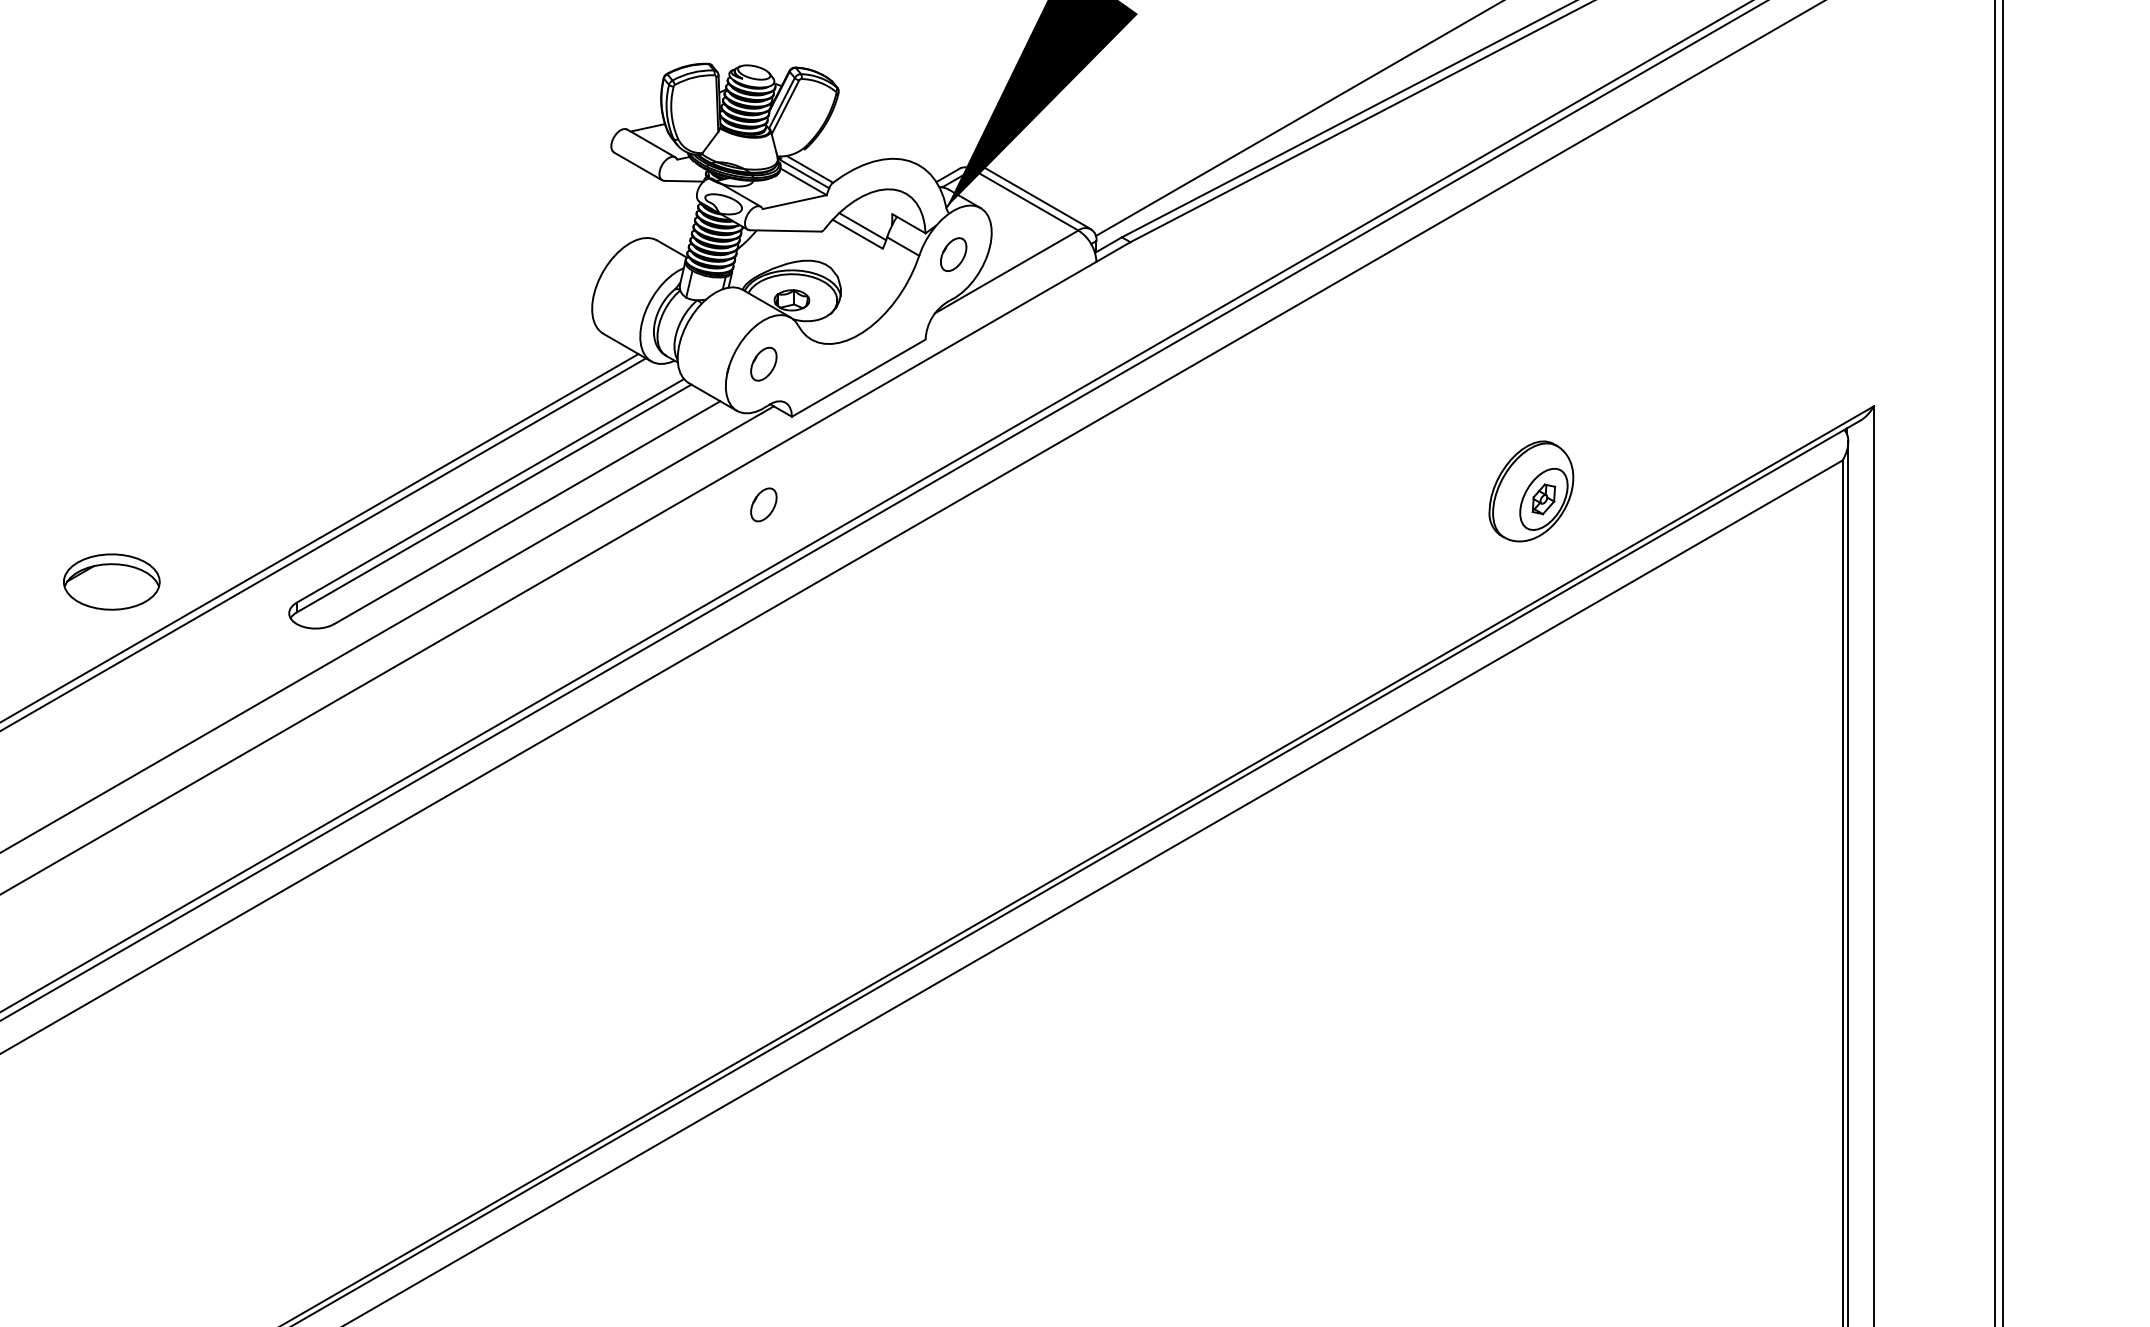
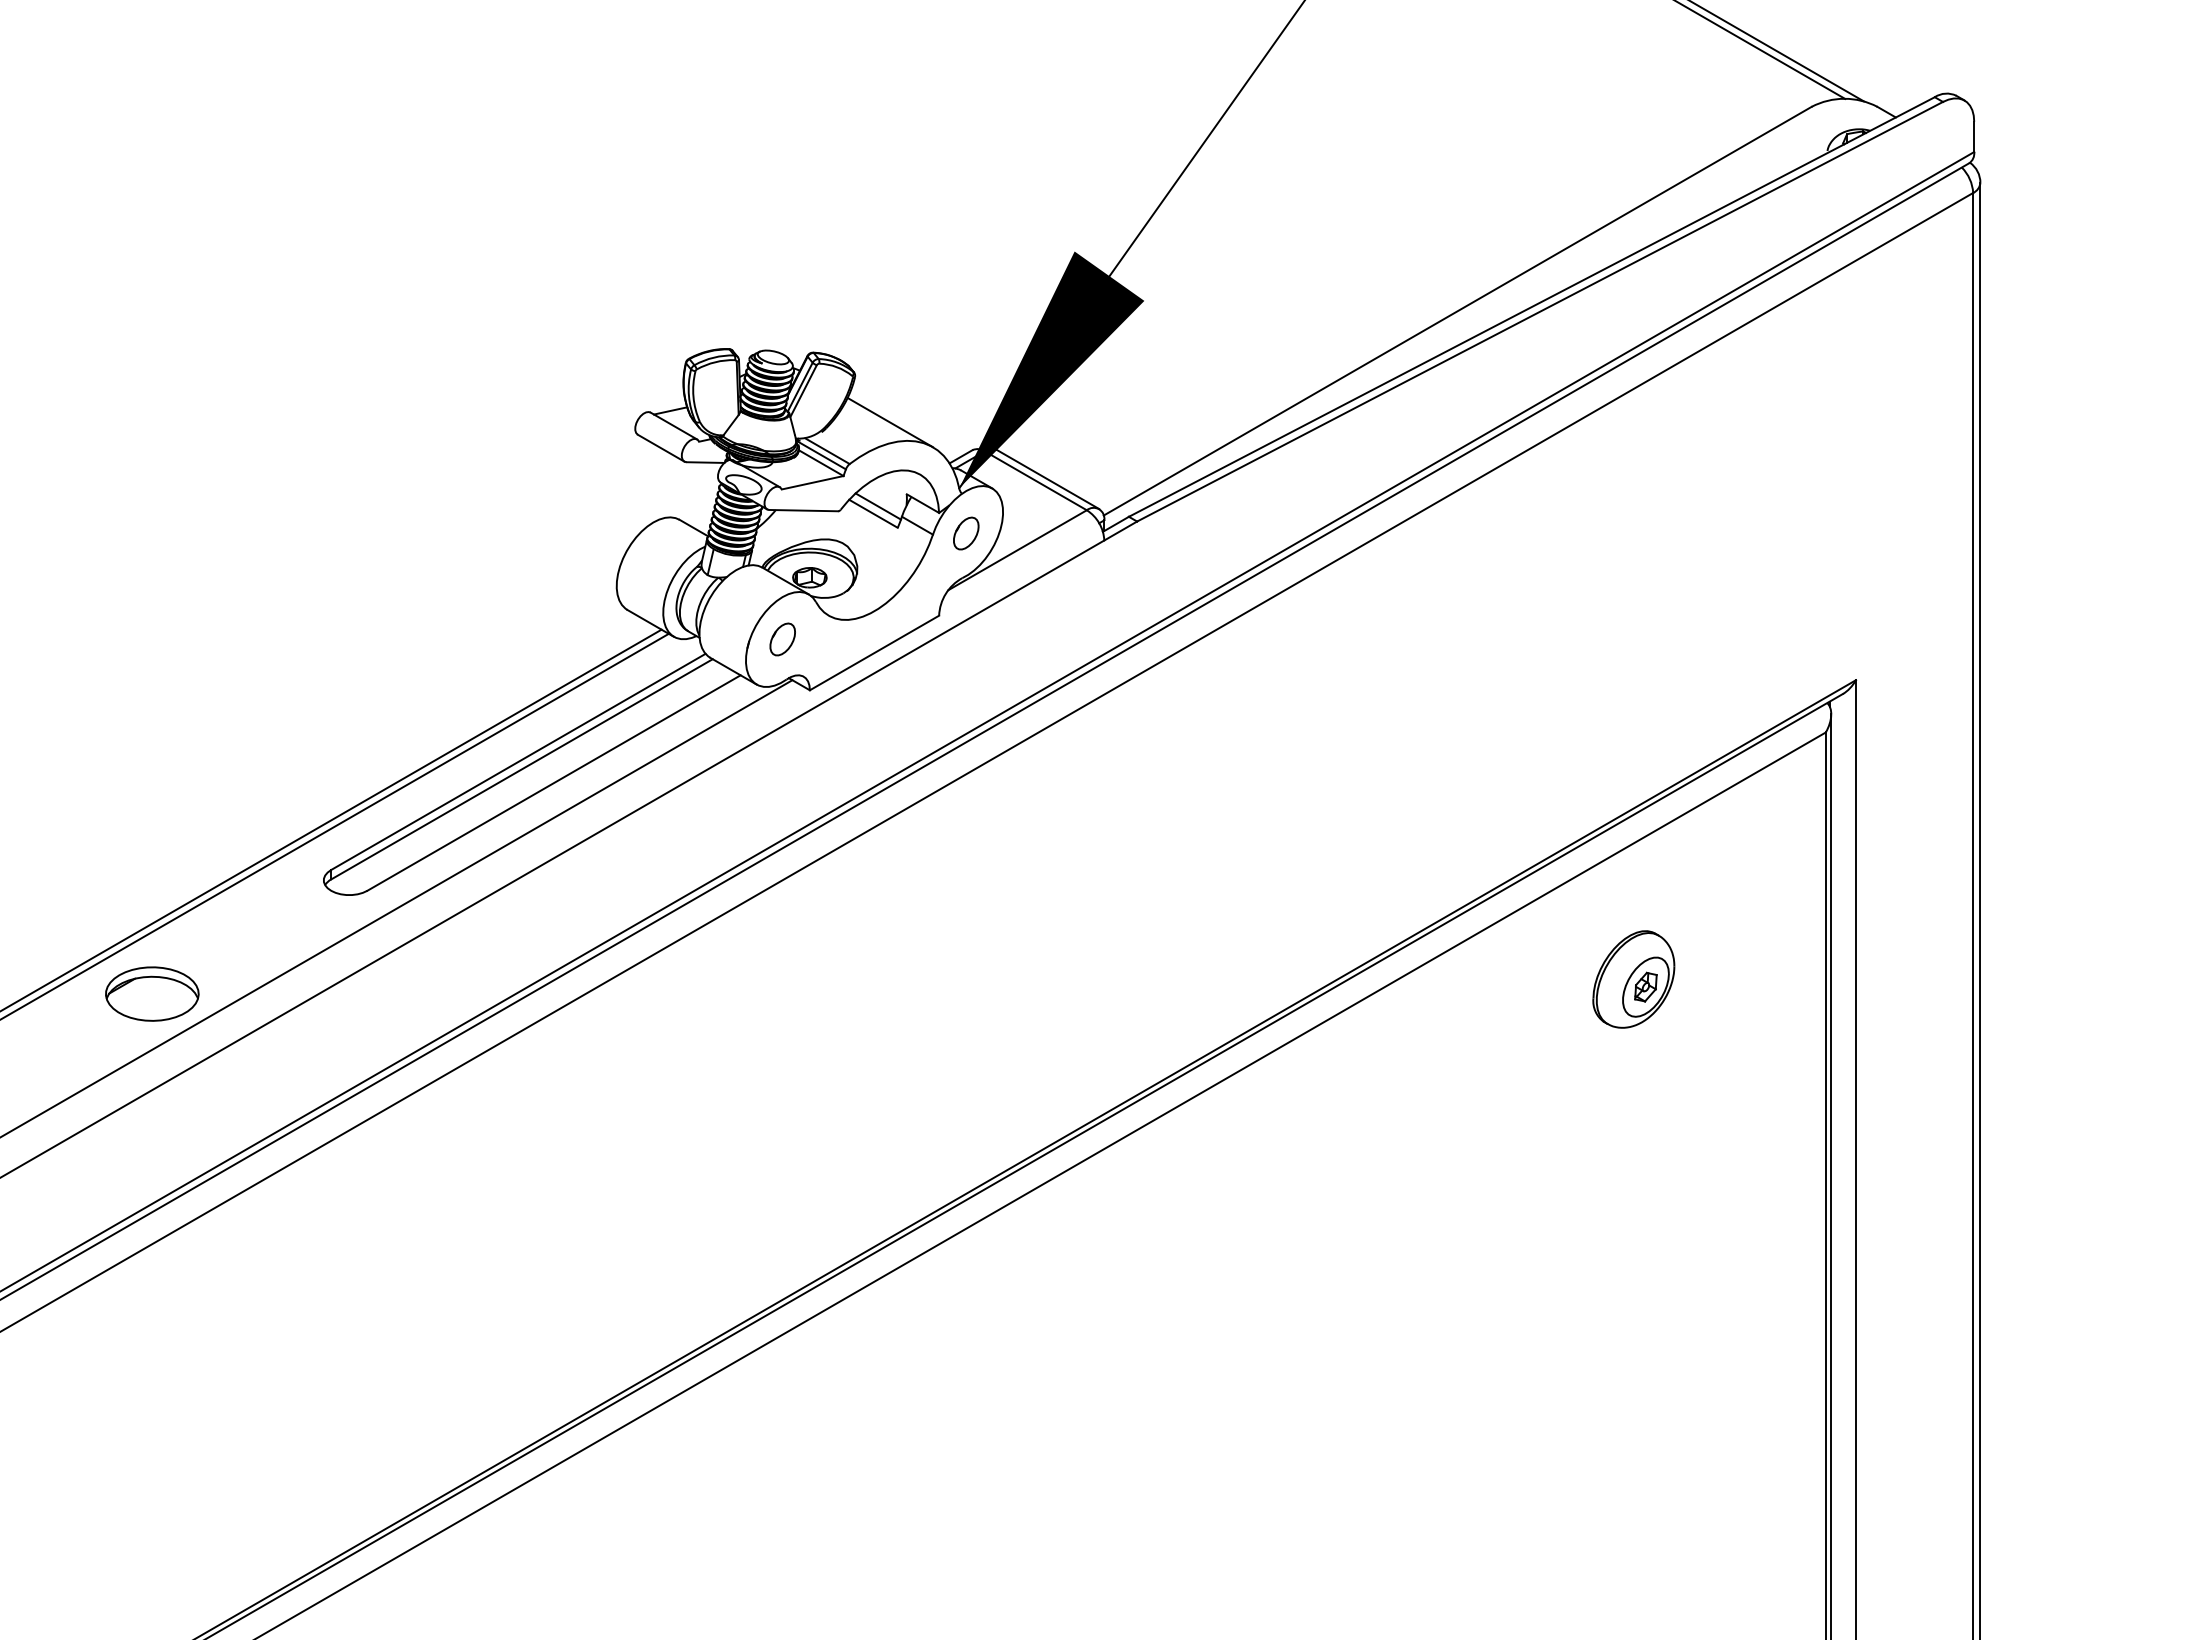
line: (874, 139) -> (889, 422), added
part: (1531, 491) -> (1633, 979), moved
part: (763, 504) -> (782, 775), removed
part: (111, 581) -> (152, 993), moved

